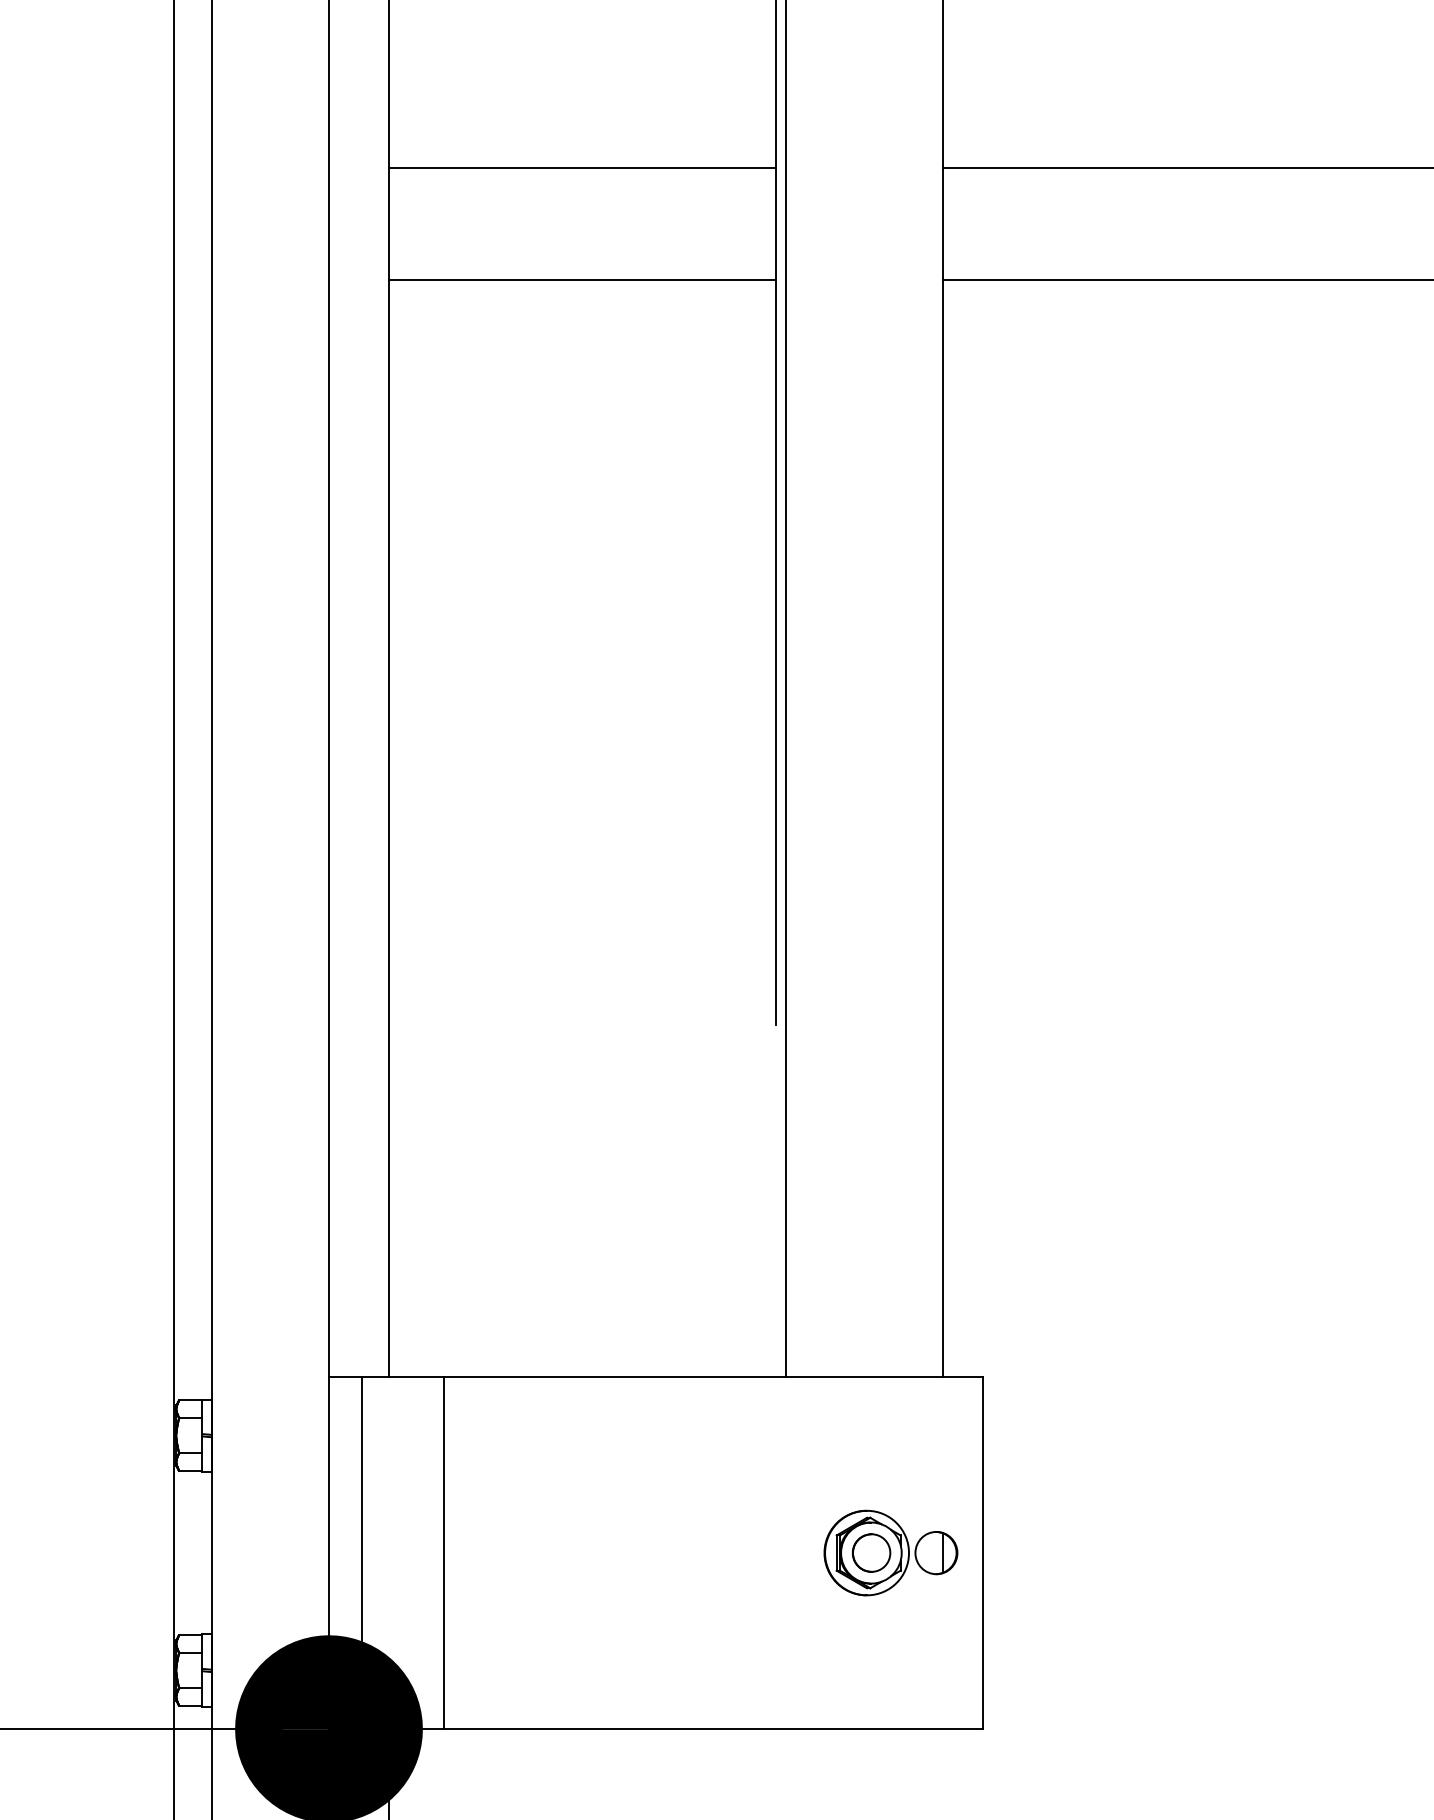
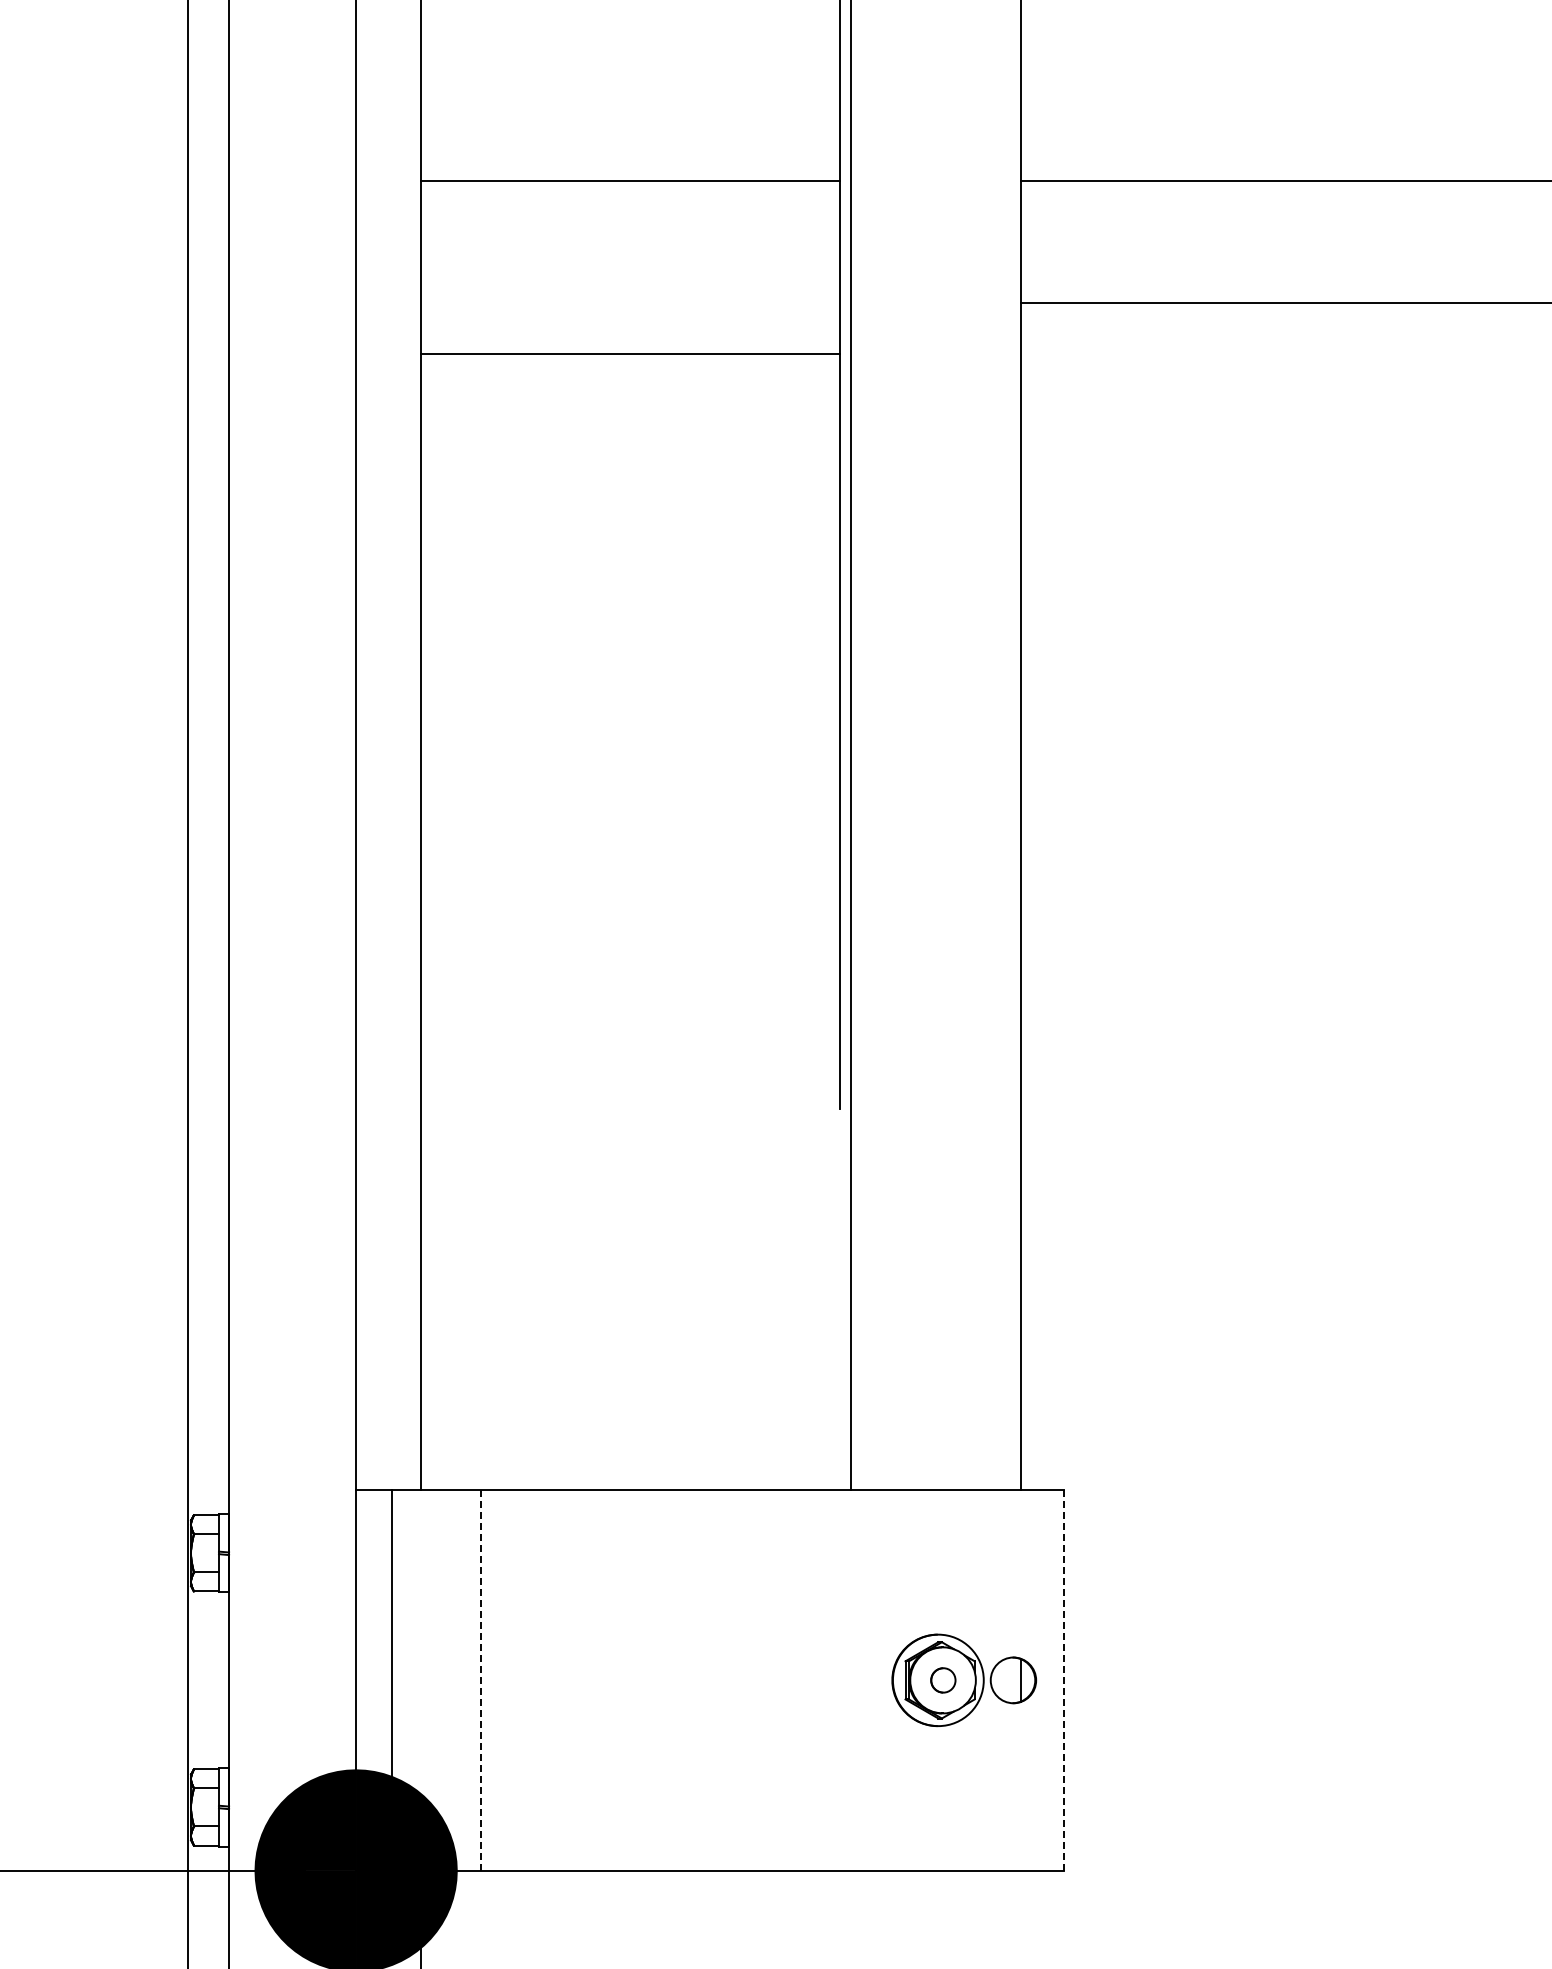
line: (581, 280) -> (629, 354), moved
line: (444, 1553) -> (481, 1680), solid -> dashed
part: (871, 1553) -> (943, 1680), size x0.6
line: (982, 1553) -> (1063, 1680), solid -> dashed

